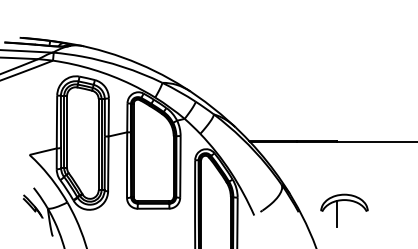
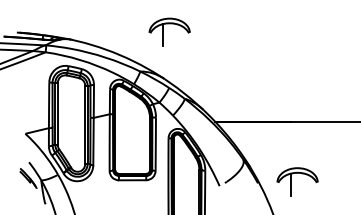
part: (189, 37) -> (163, 32), added

